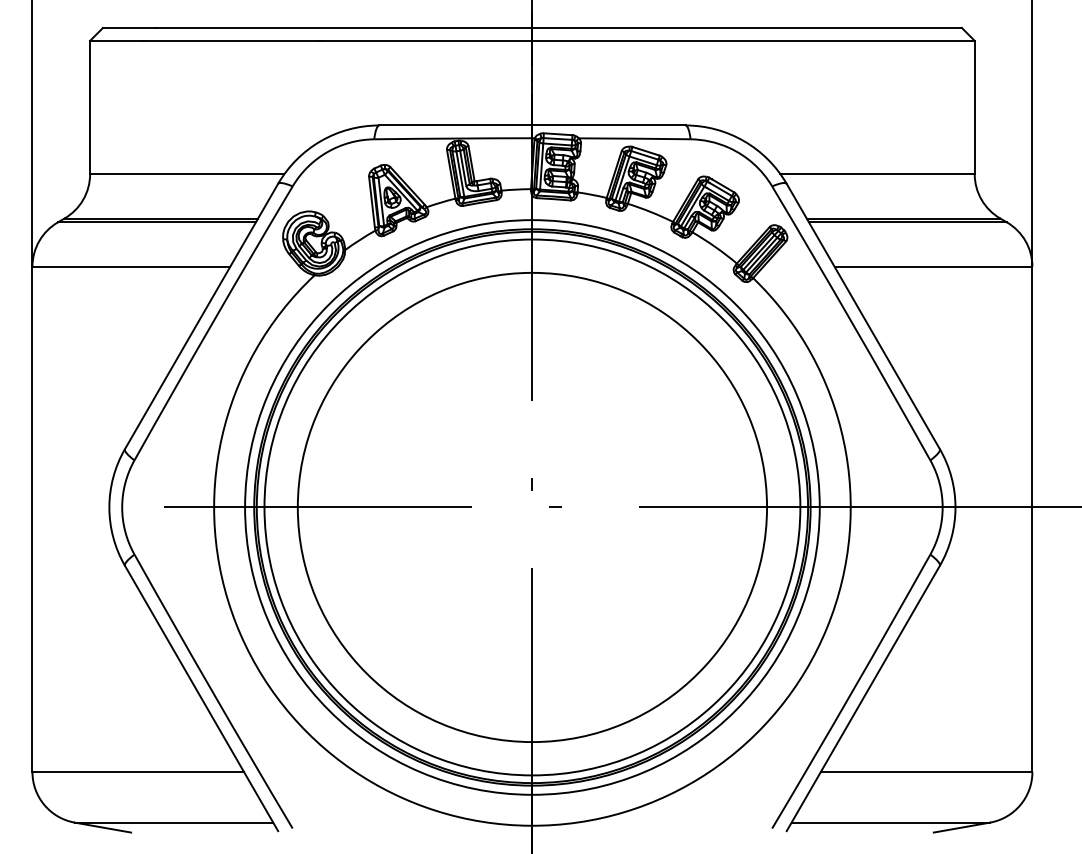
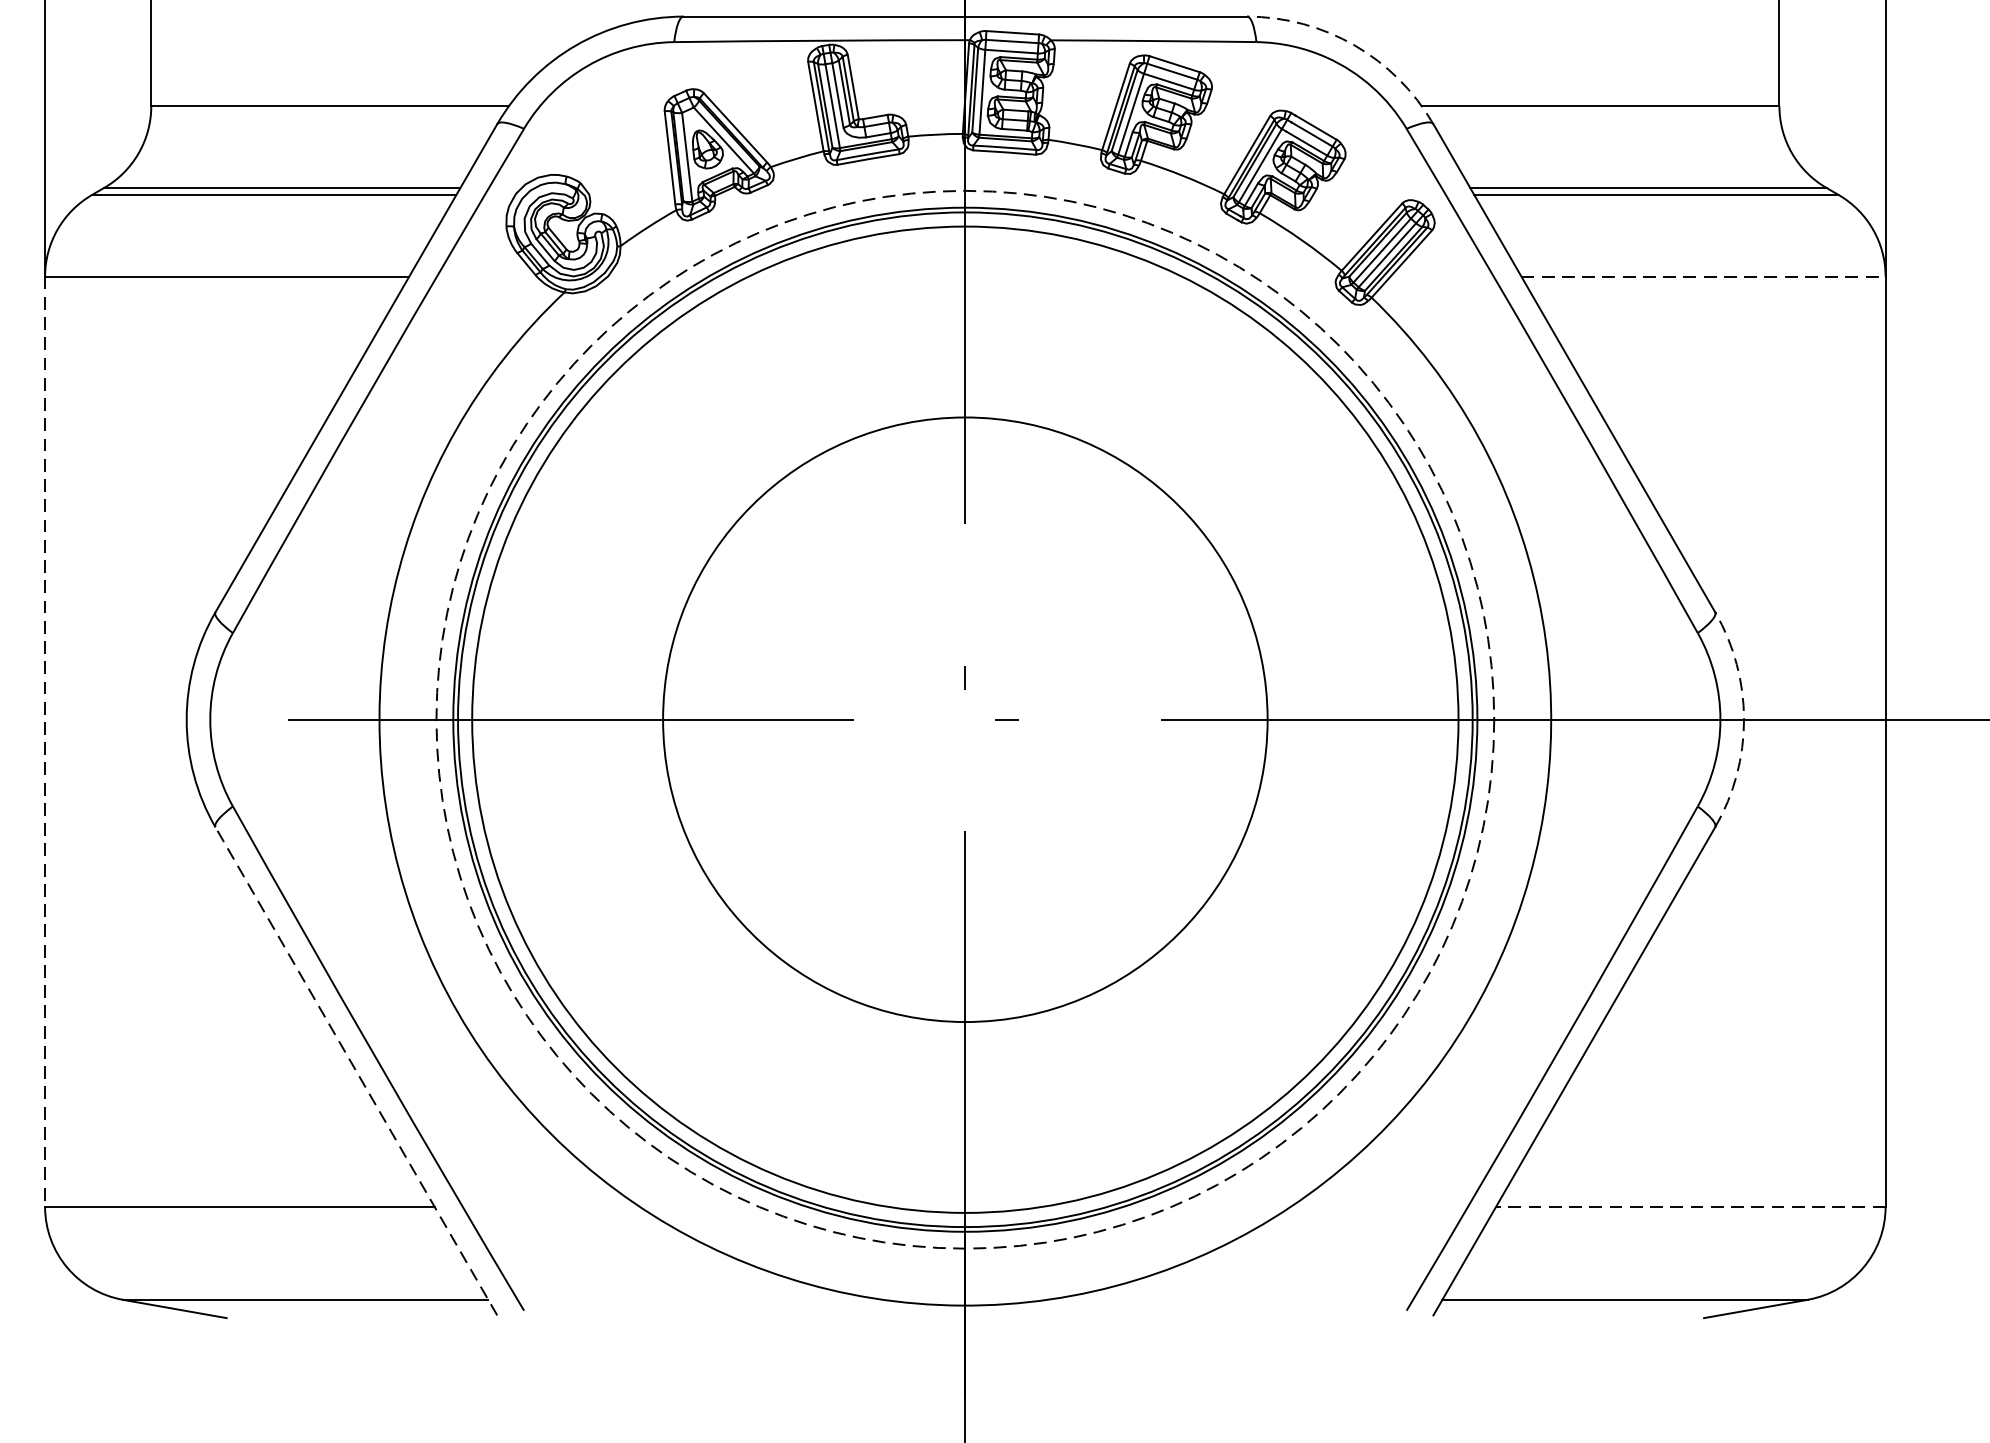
arc: (743, 141) -> (1353, 46), solid -> dashed
line: (933, 266) -> (1703, 276), solid -> dashed
circle: (532, 507) -> (965, 719), size x0.7
circle: (532, 507) -> (965, 719), solid -> dashed
arc: (955, 507) -> (1744, 719), solid -> dashed
line: (32, 519) -> (45, 741), solid -> dashed
line: (201, 698) -> (356, 1071), solid -> dashed
line: (926, 772) -> (1690, 1207), solid -> dashed

